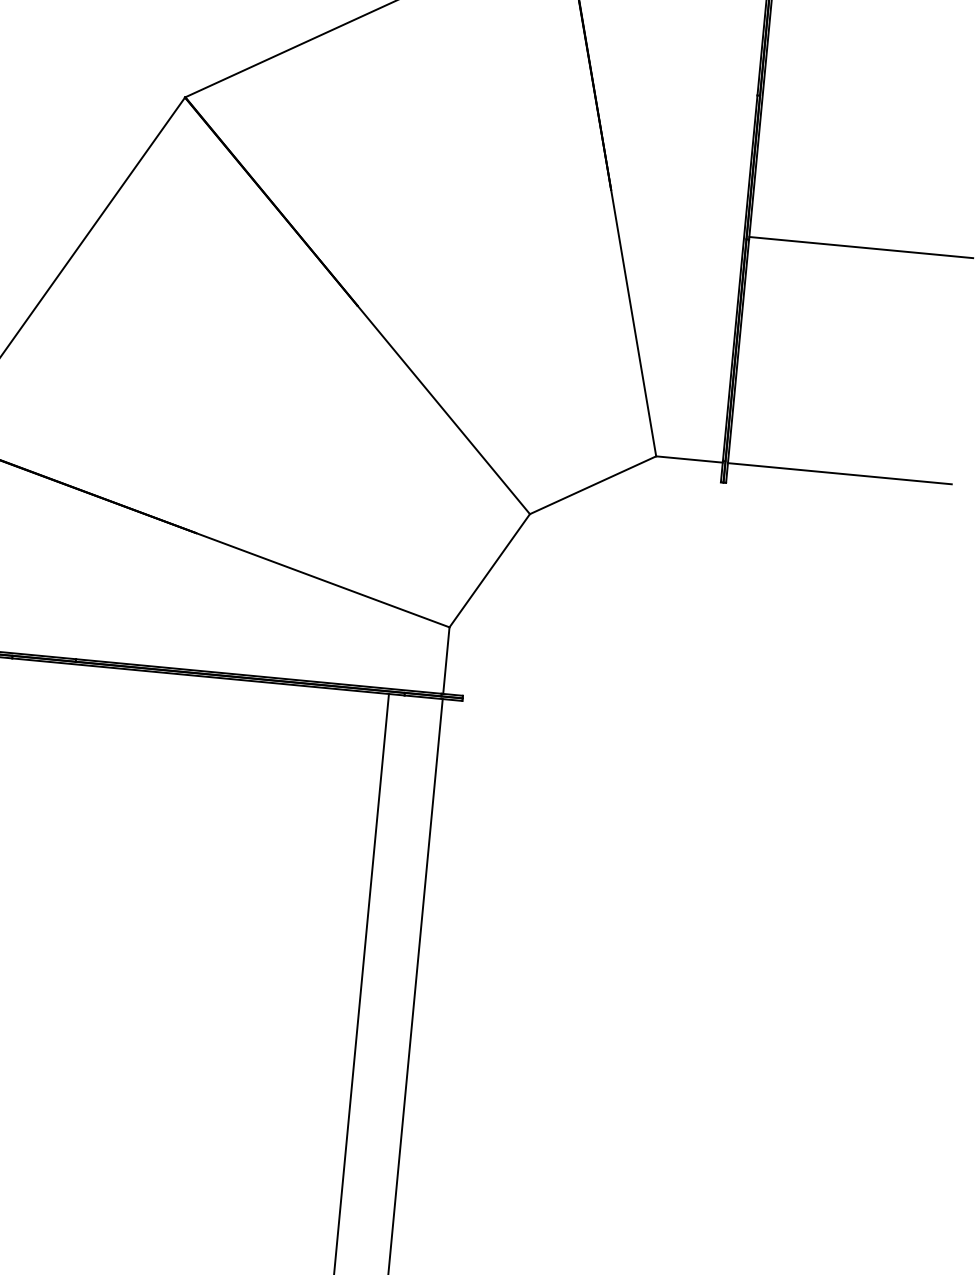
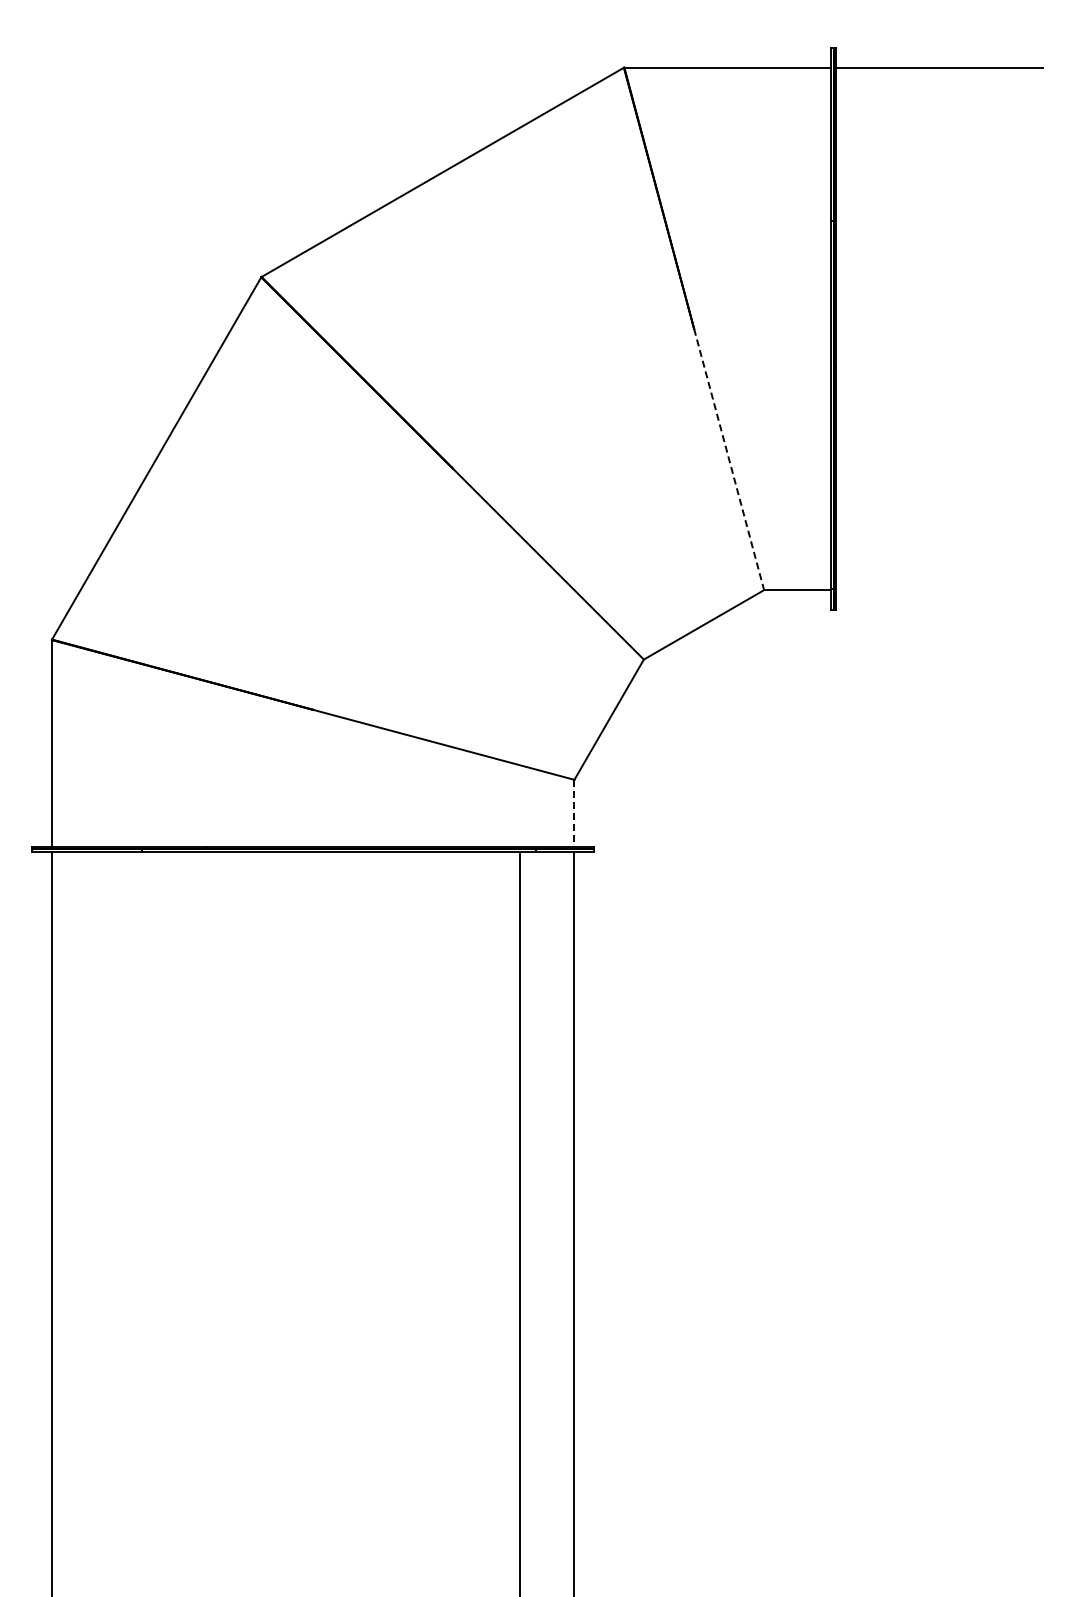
line: (861, 248) -> (948, 363), removed
line: (633, 324) -> (729, 460), solid -> dashed
line: (839, 474) -> (948, 590), removed
line: (446, 660) -> (574, 813), solid -> dashed

